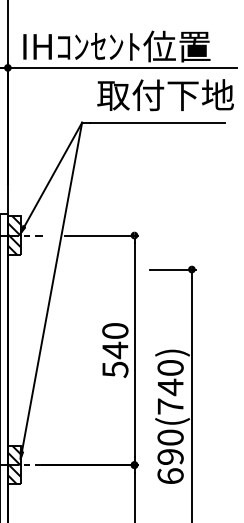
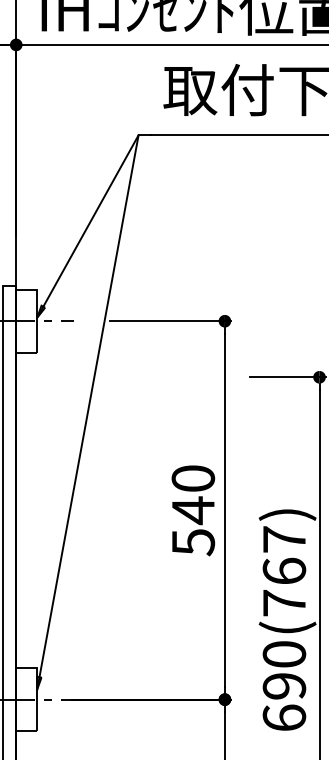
hatch: (13, 235) -> (25, 321), removed
text: (170, 378) -> (284, 556), 690(740) -> 690(767)
hatch: (13, 464) -> (25, 698), removed

